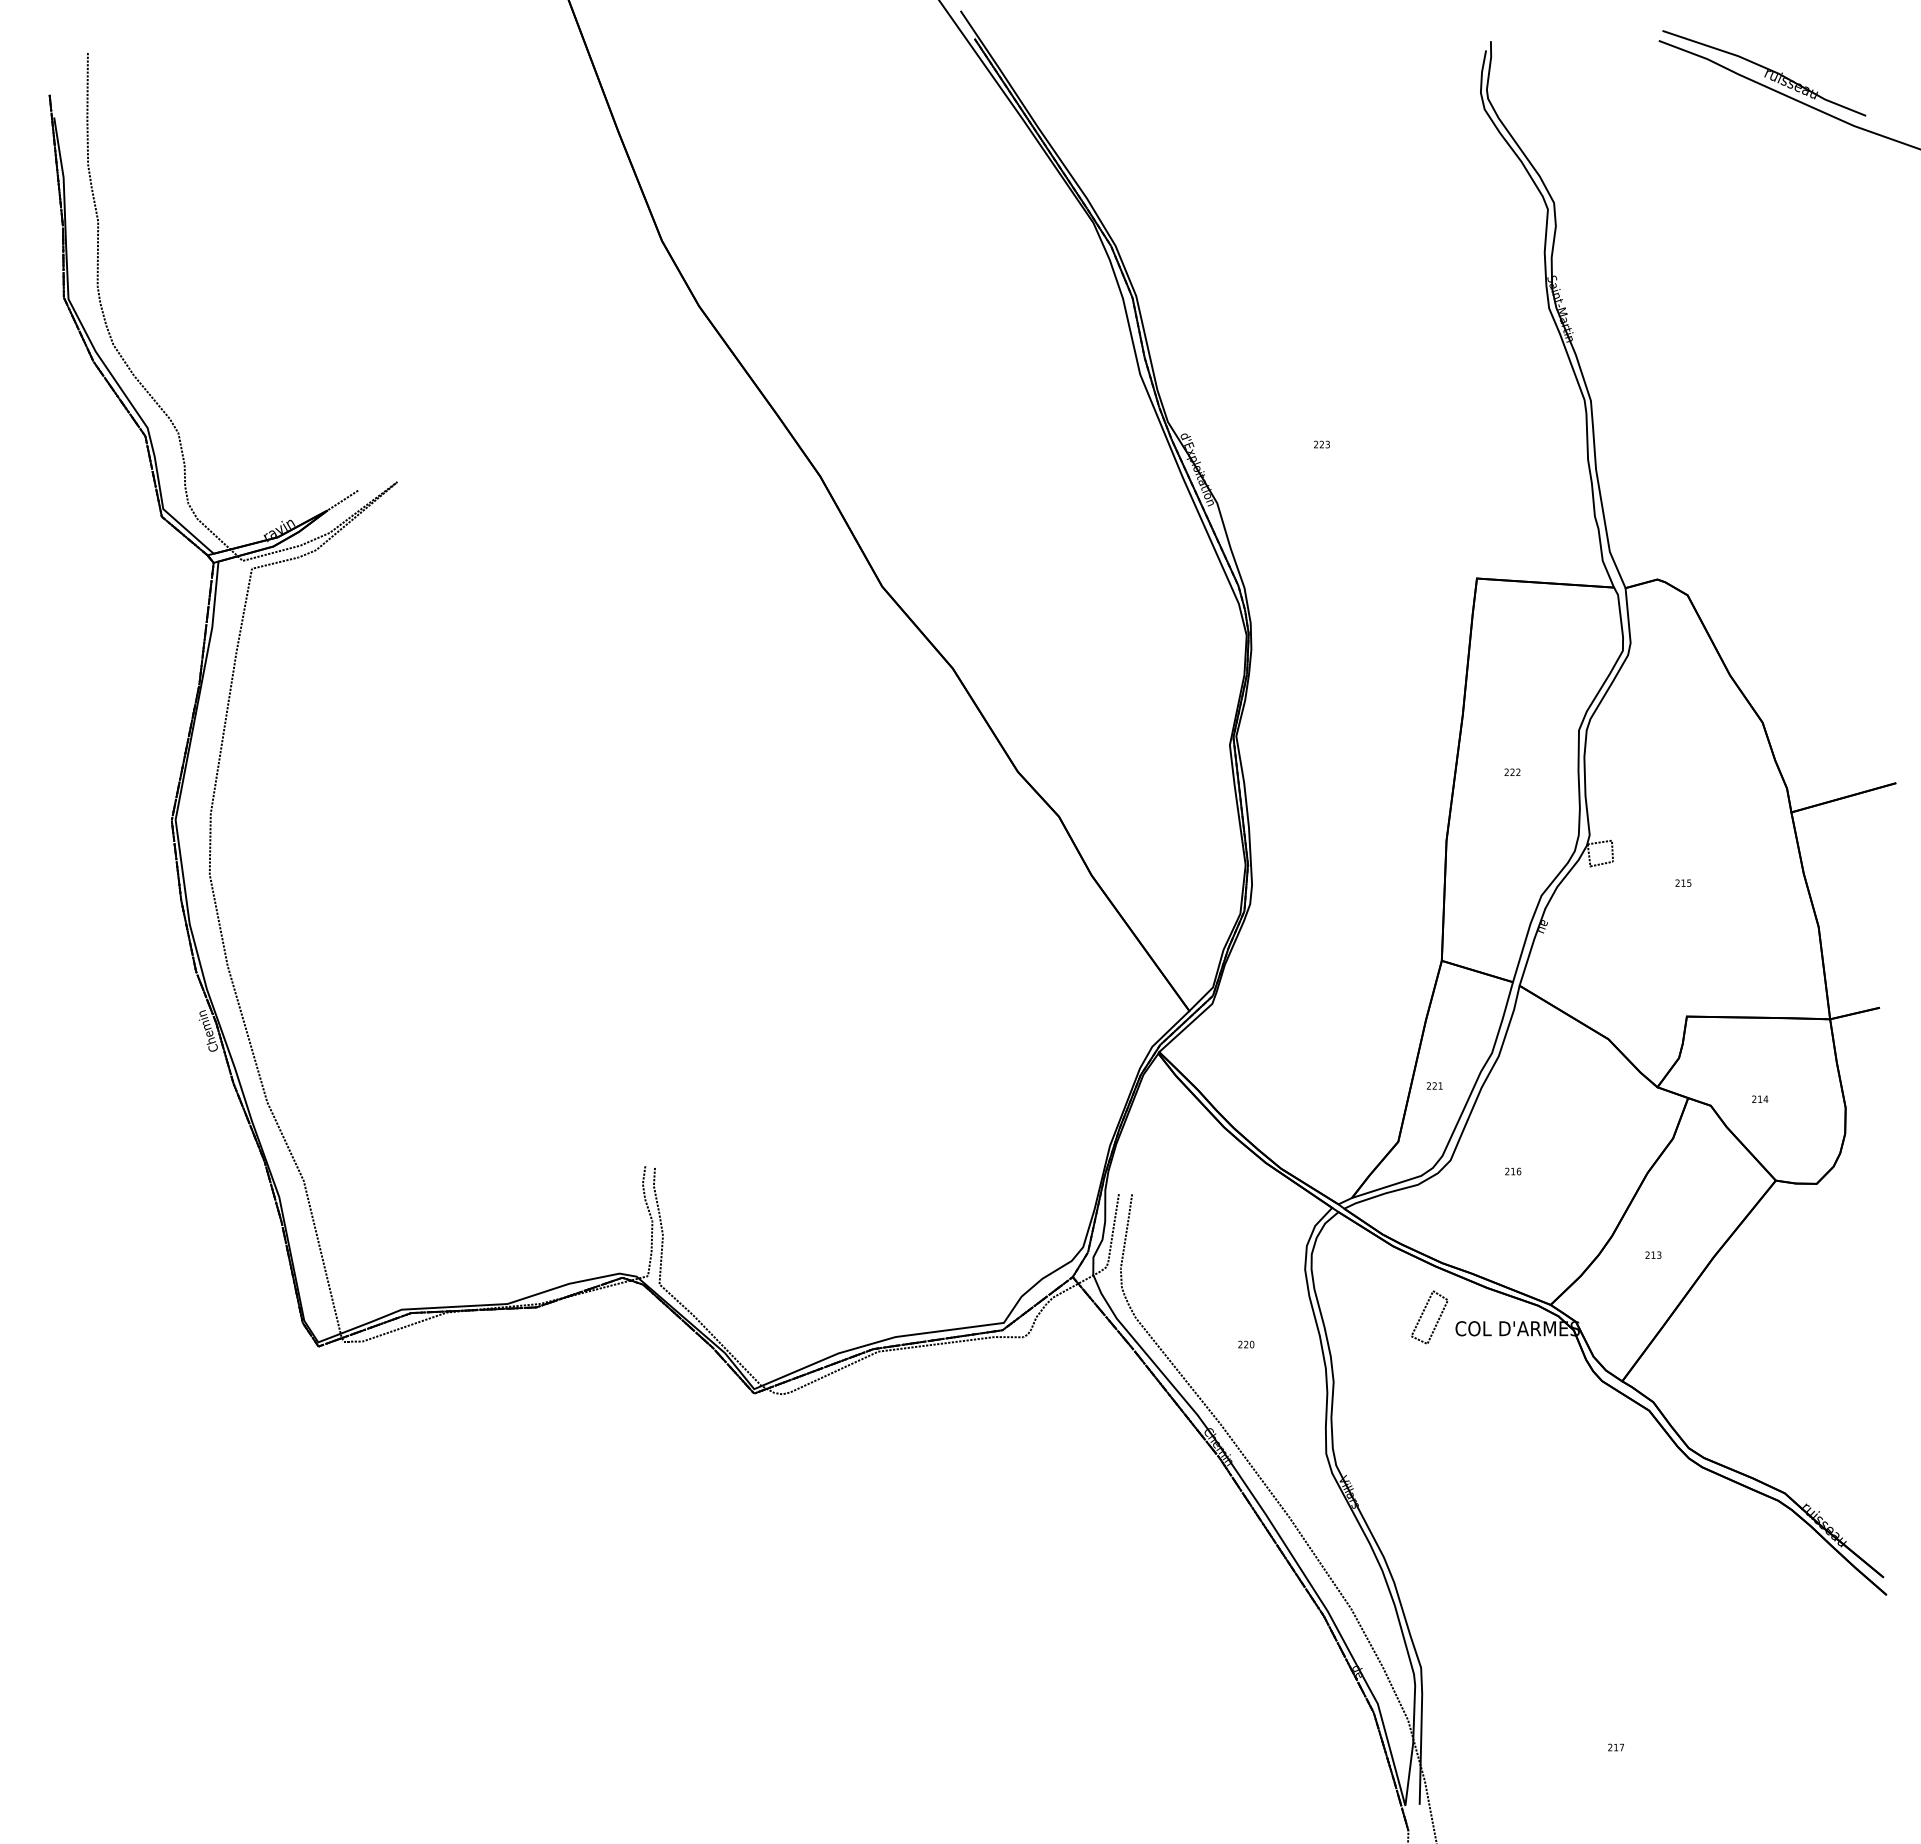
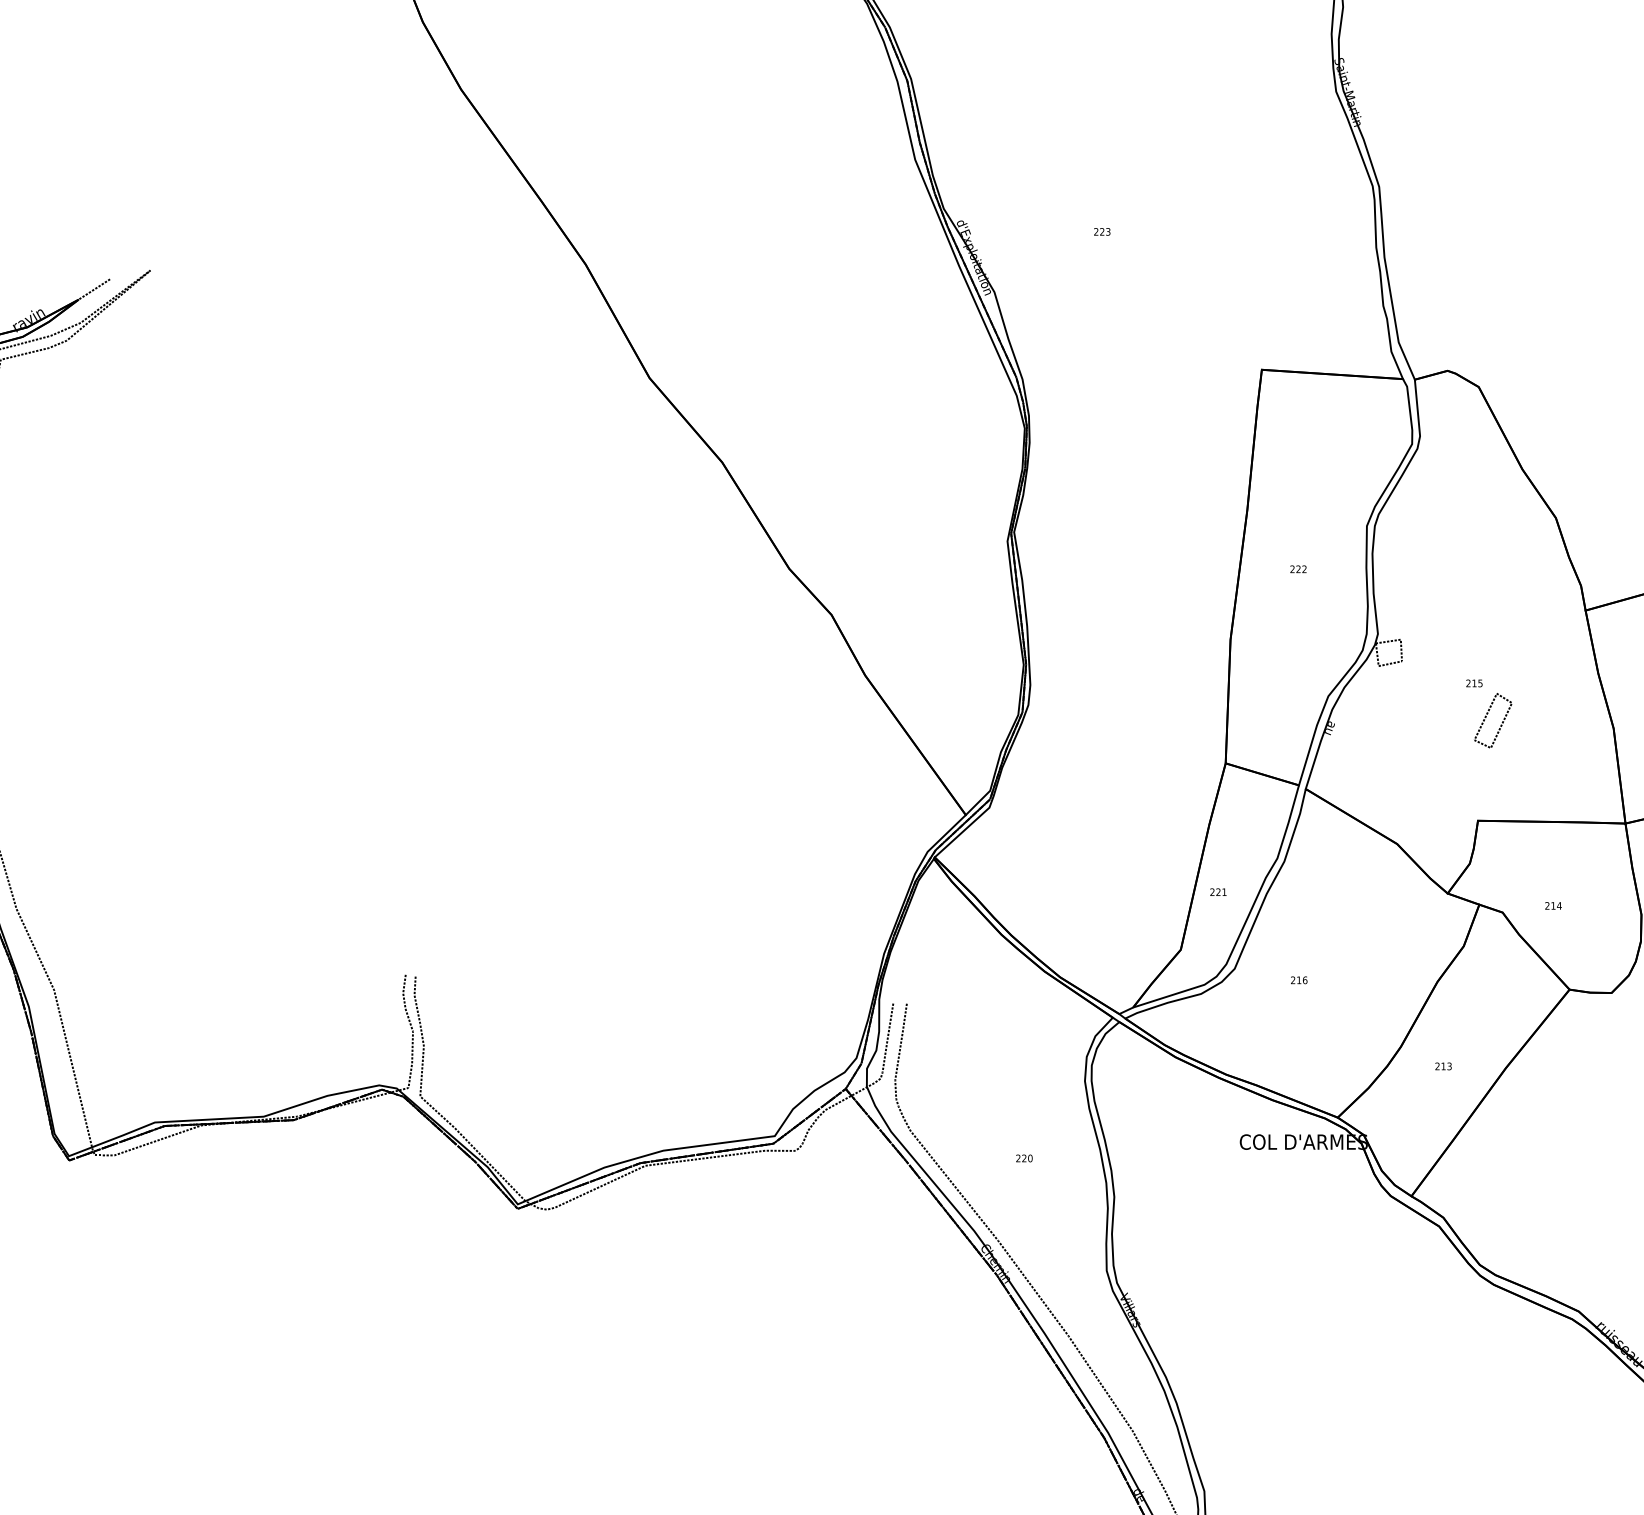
line: (1423, 1313) -> (1486, 716), moved

